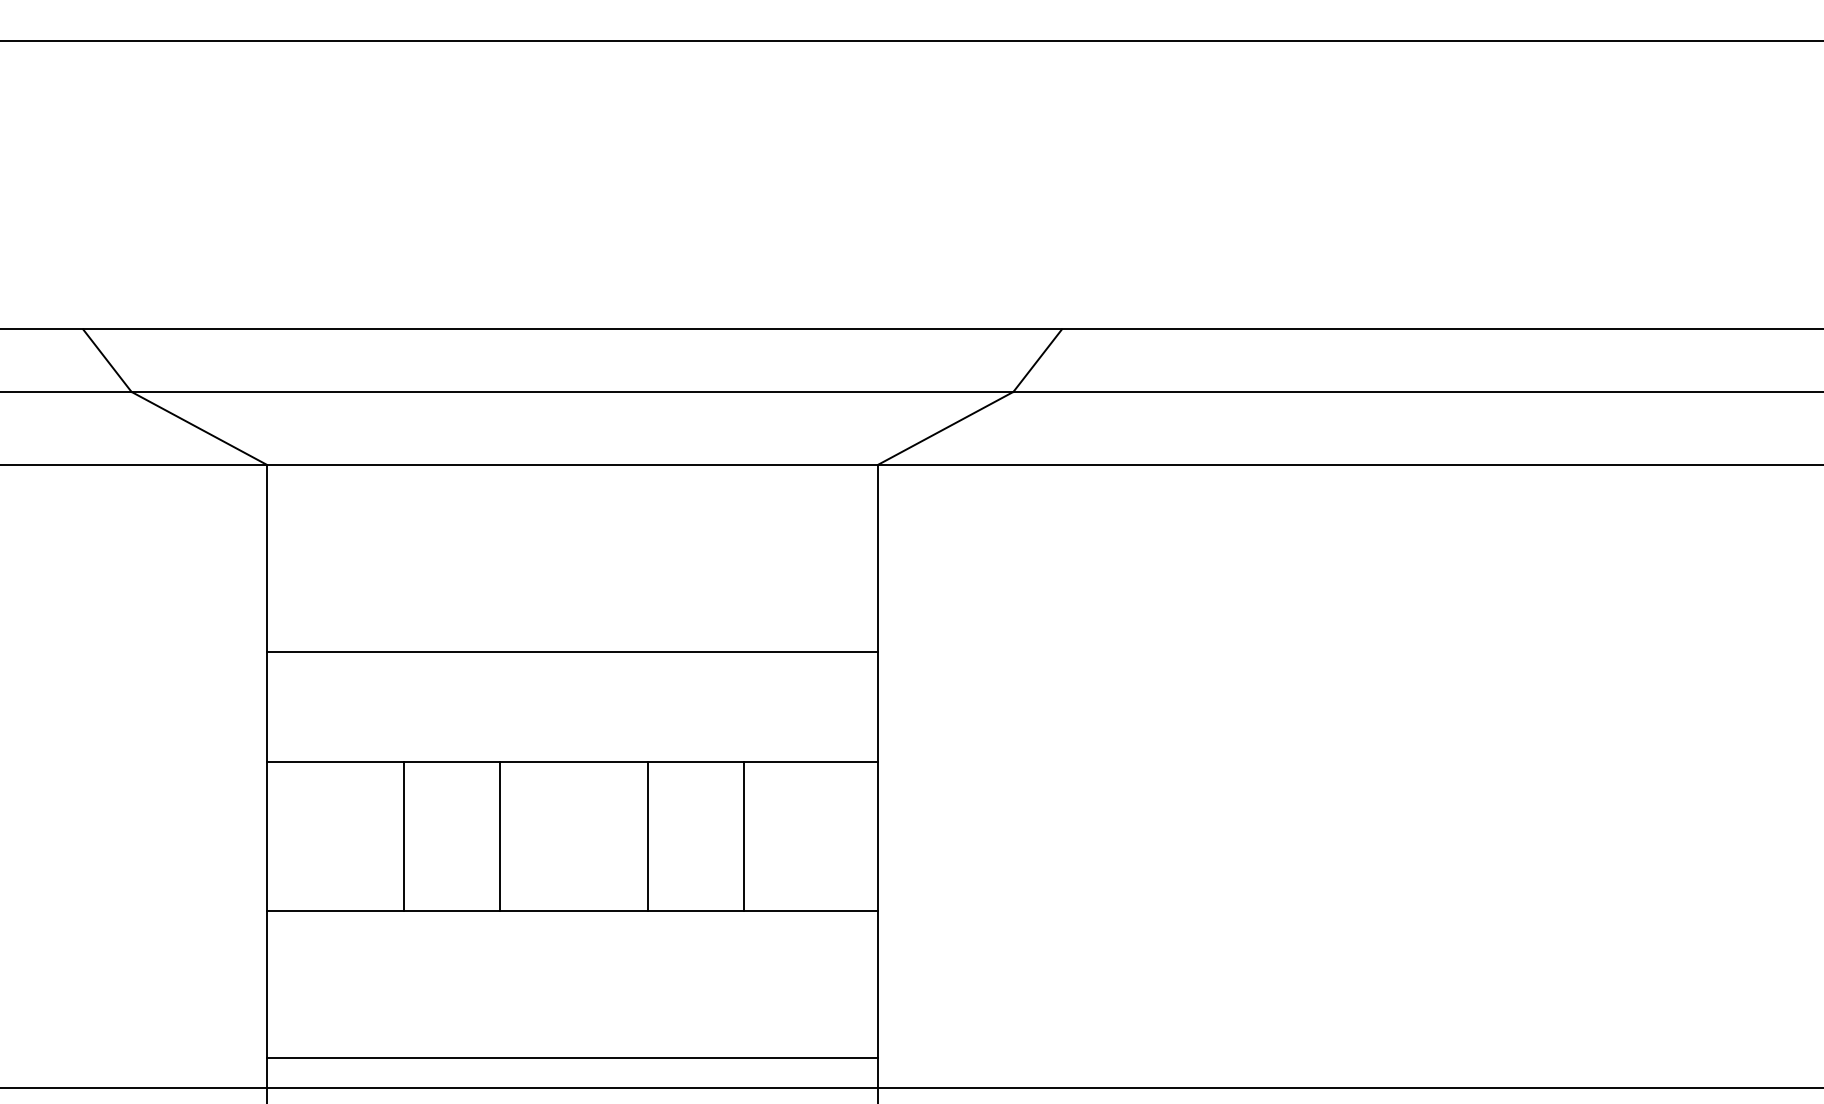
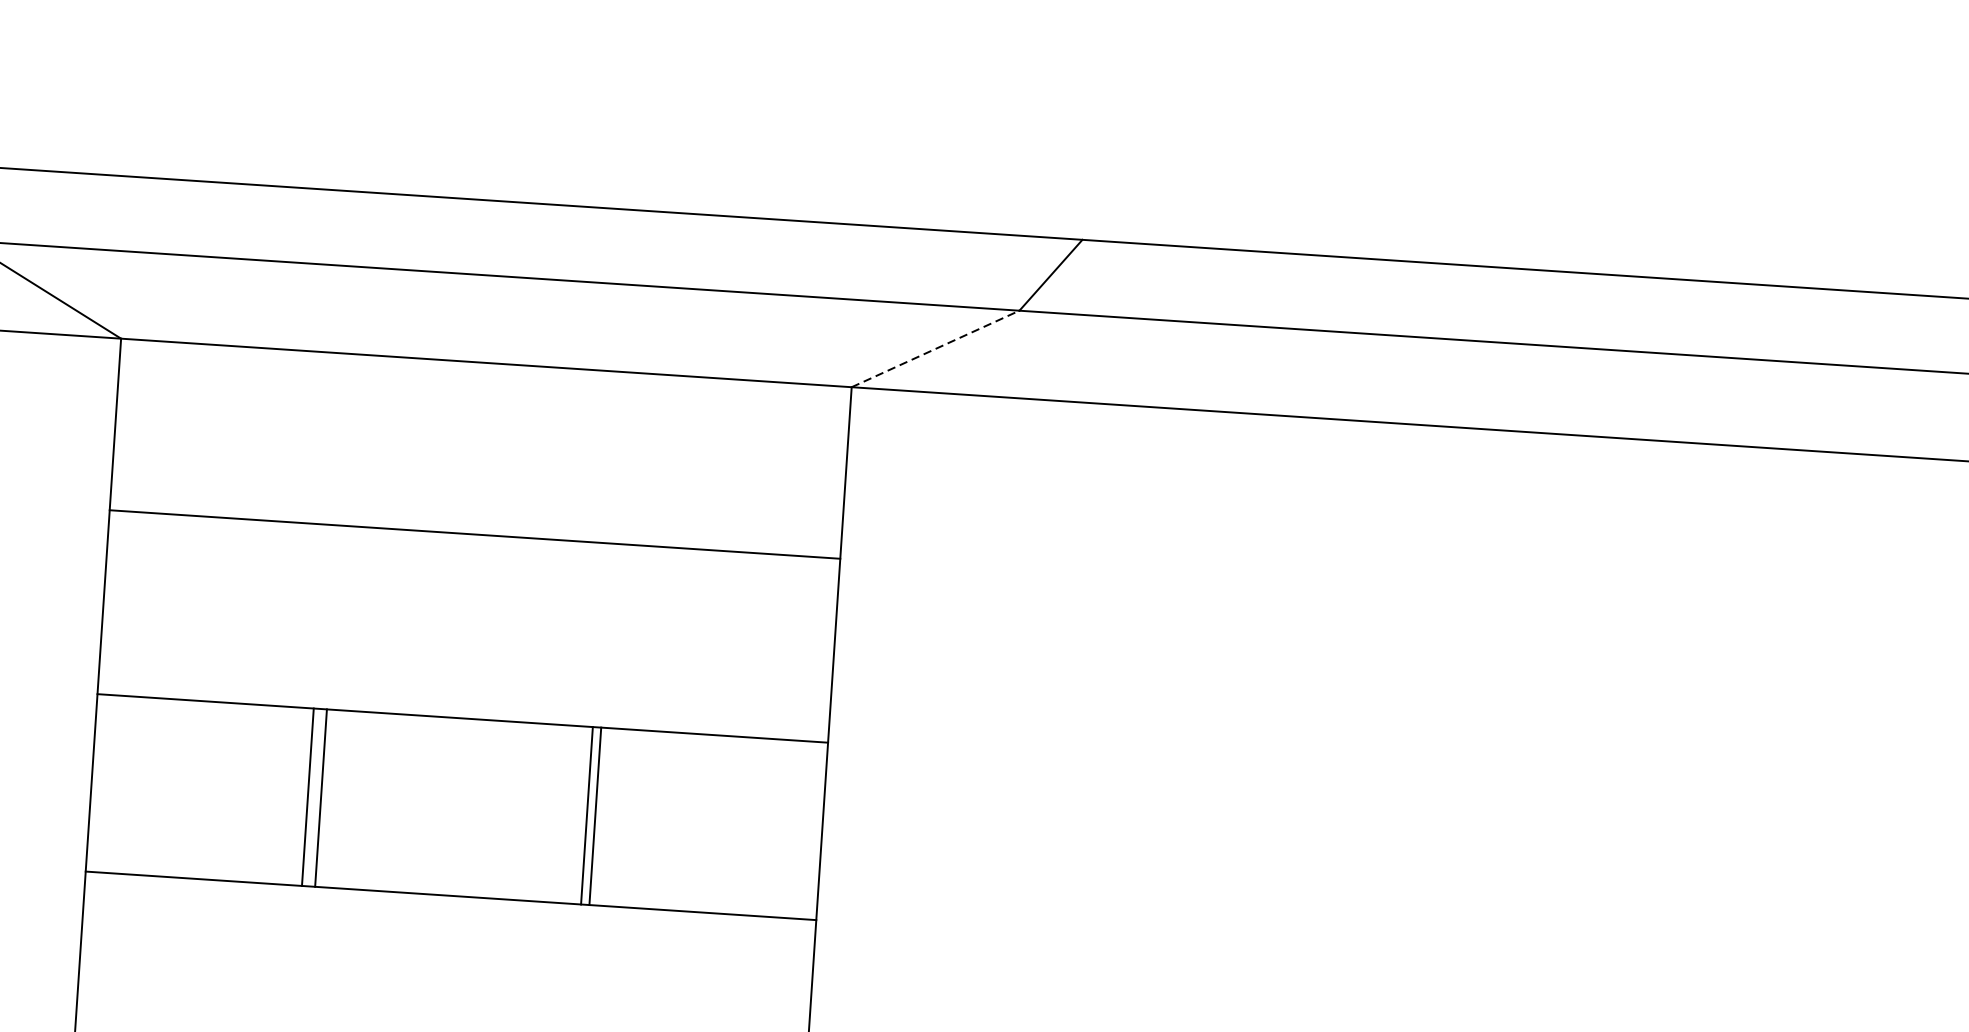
line: (945, 428) -> (935, 349), solid -> dashed
line: (572, 652) -> (475, 534), moved
line: (403, 836) -> (307, 797), moved
line: (499, 836) -> (320, 798), moved
line: (648, 836) -> (595, 816), moved
line: (744, 836) -> (587, 815), moved

